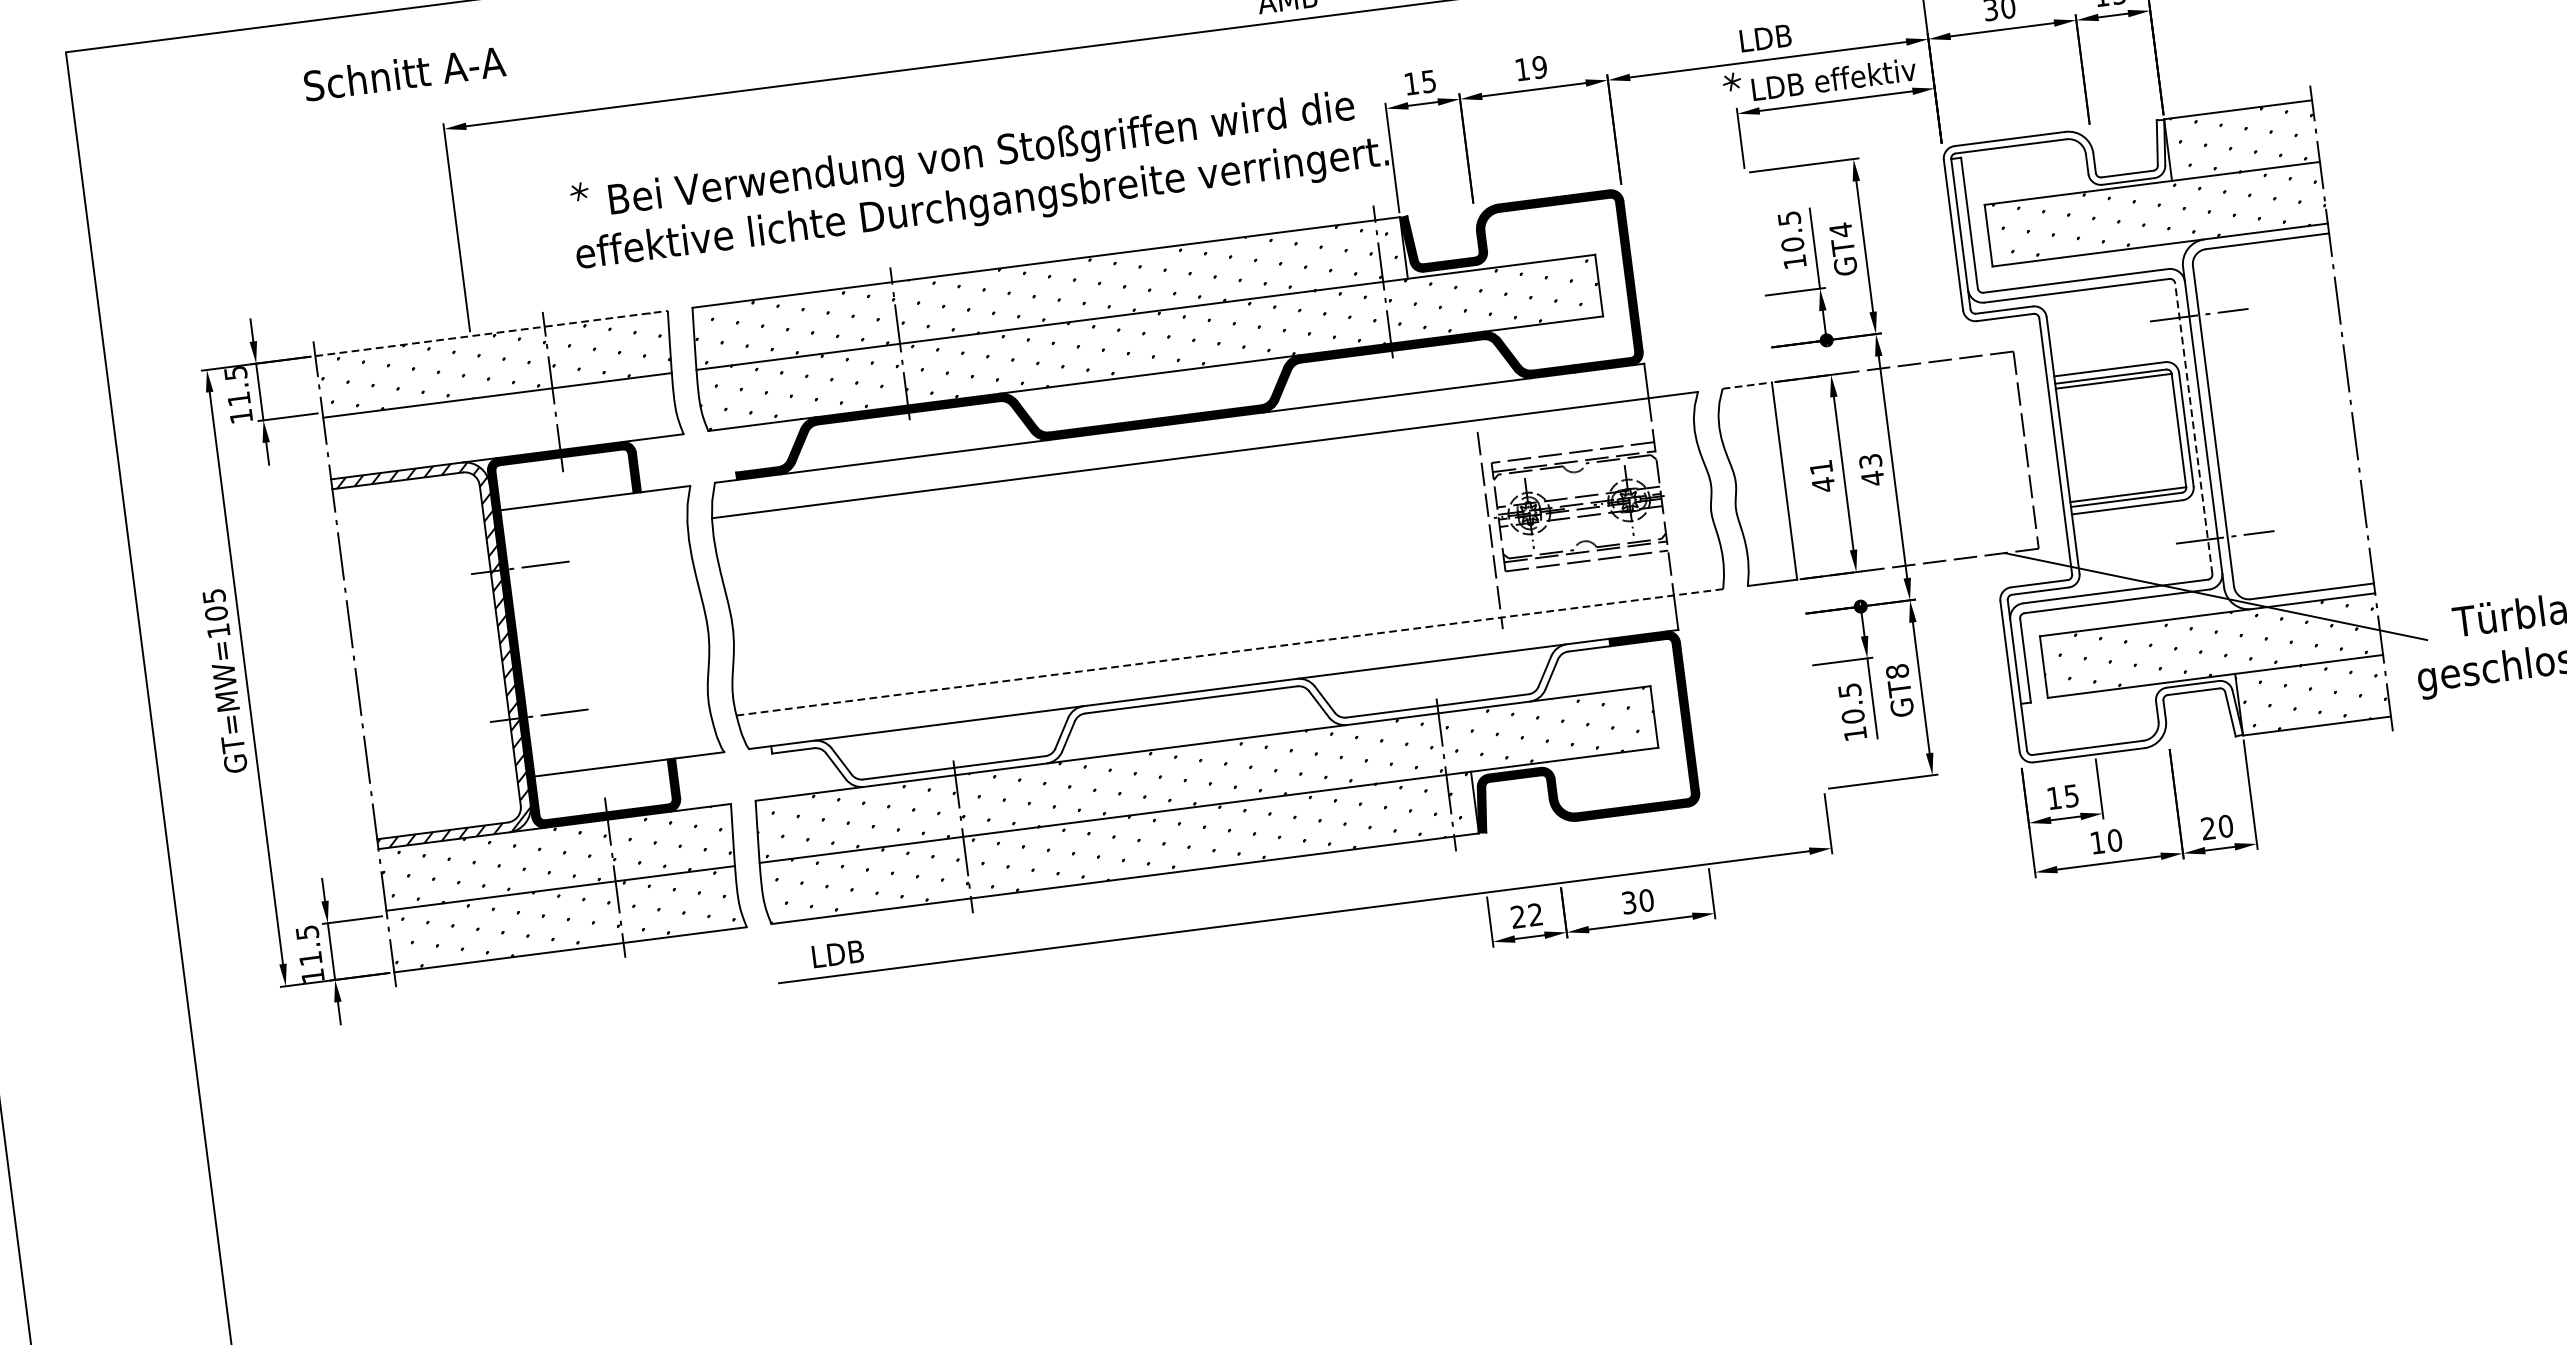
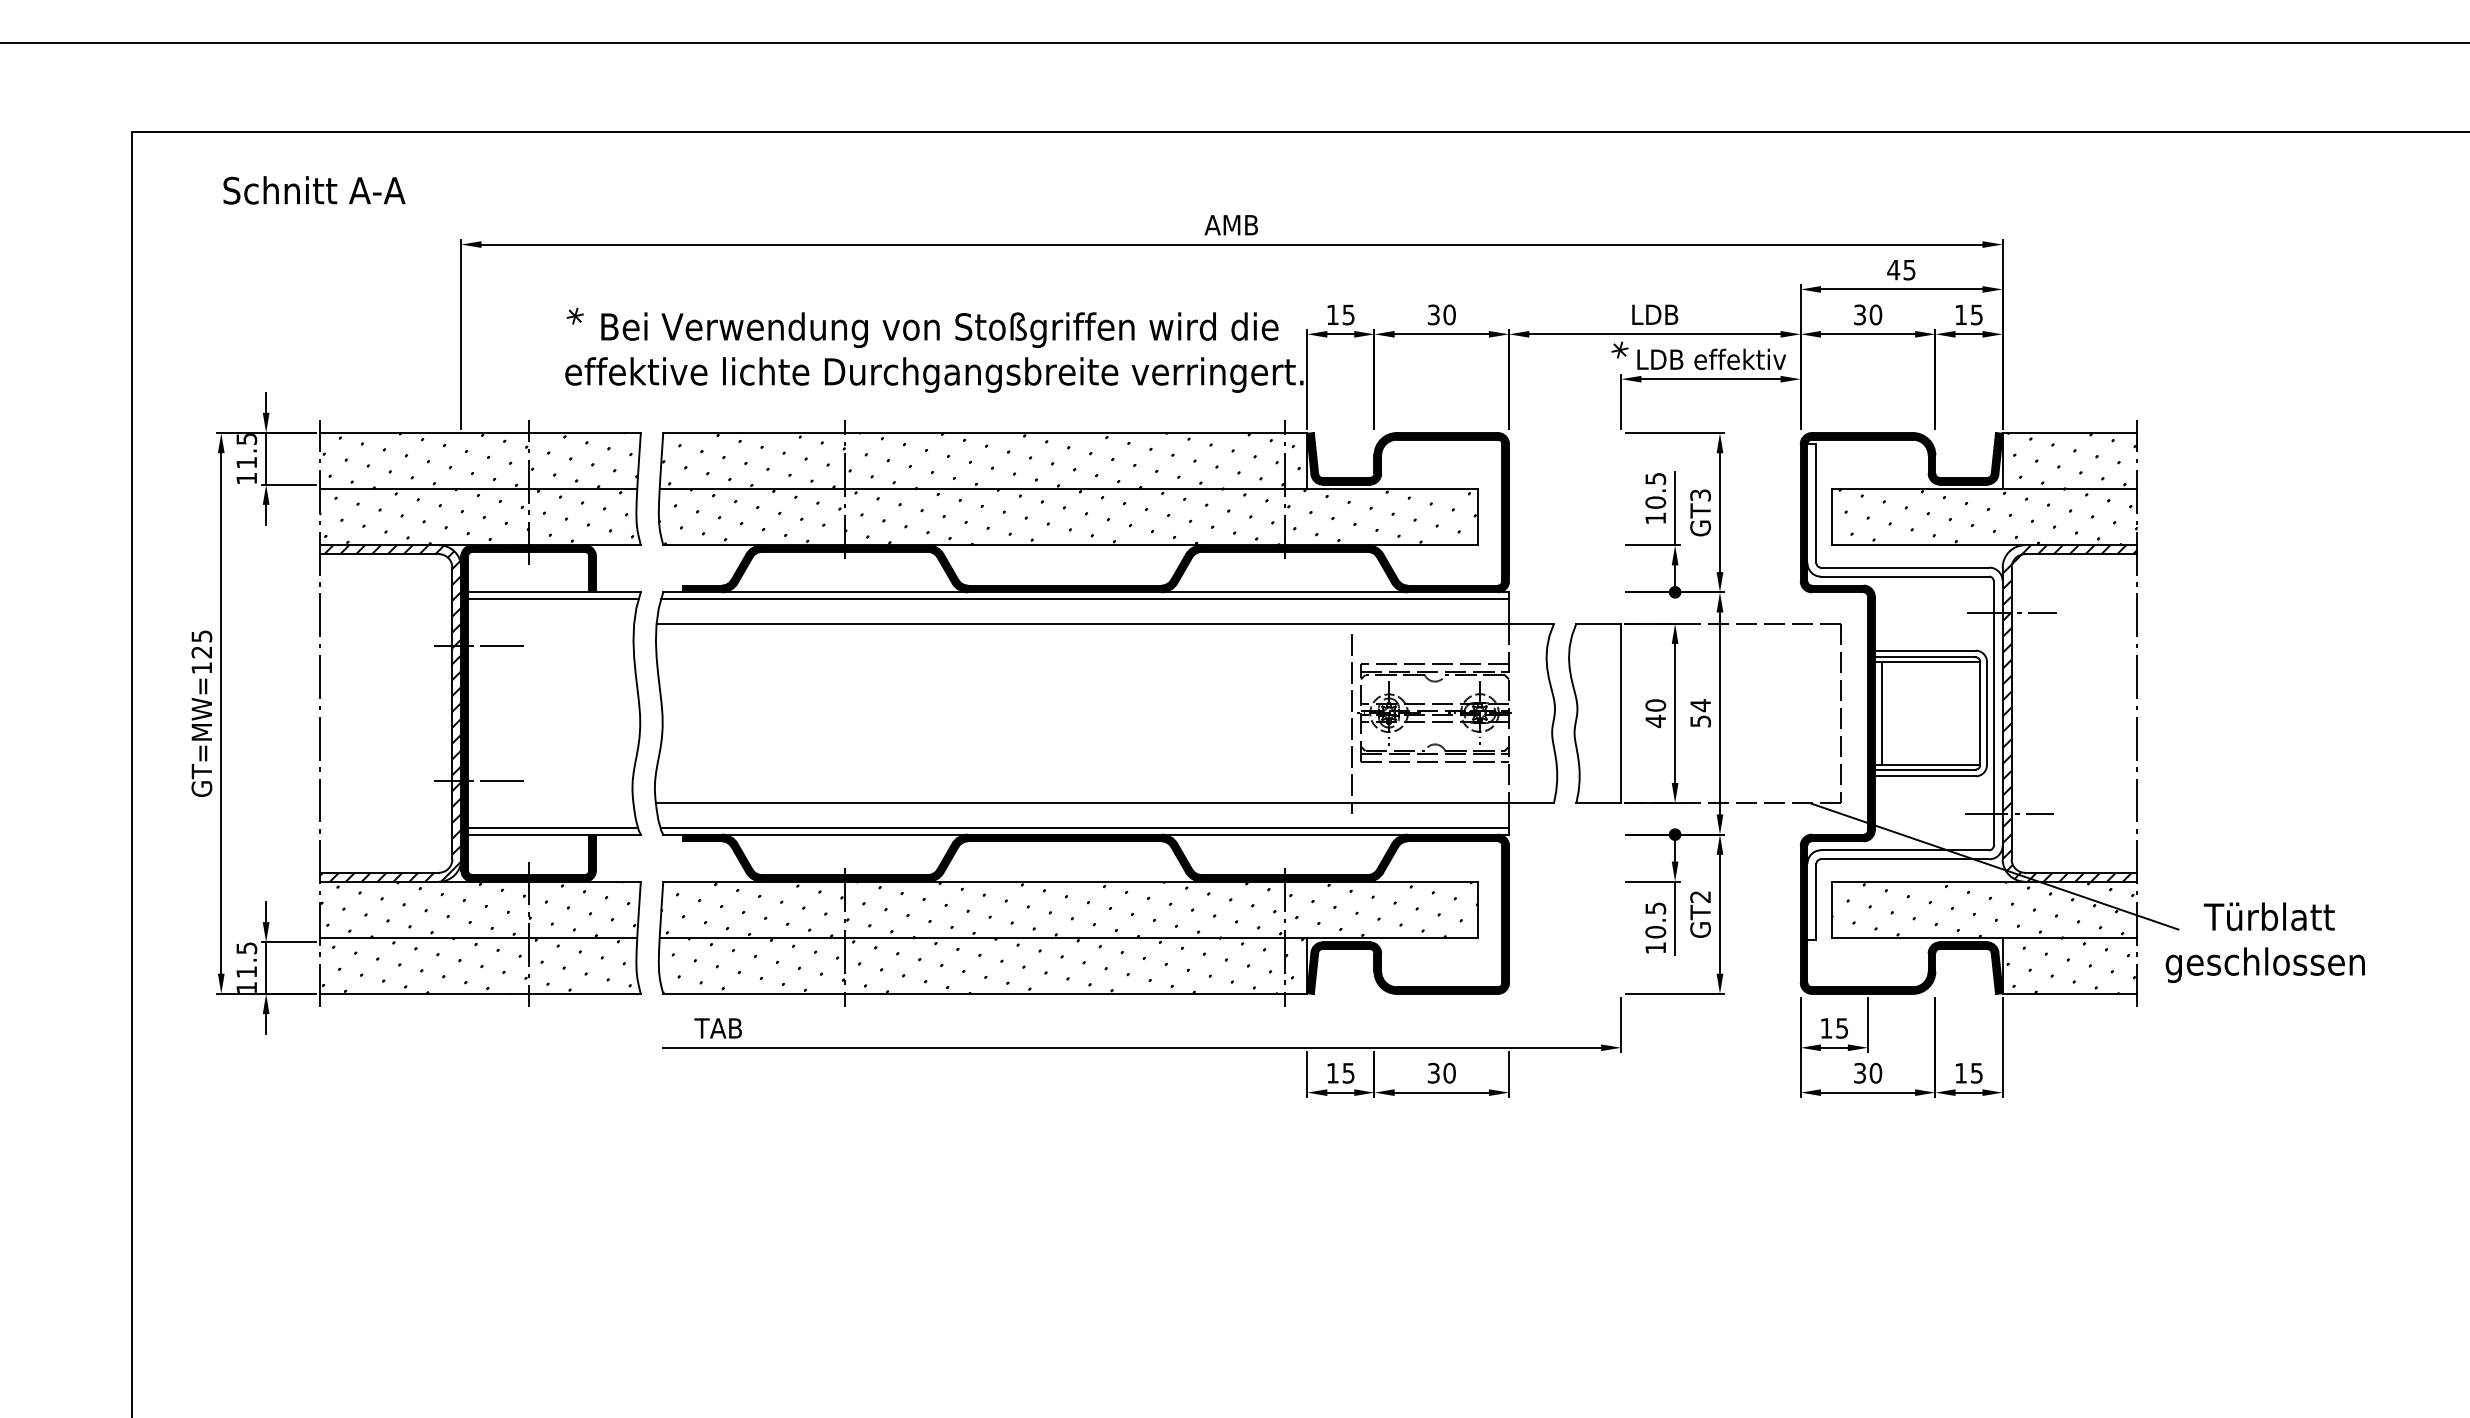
text: (1530, 68) -> (1441, 314), 19 -> 30
text: (404, 73) -> (314, 190), moved
text: (1840, 230) -> (1700, 495), GT4 -> GT3
line: (491, 334) -> (480, 433), dashed -> solid
line: (1747, 385) -> (1599, 623), dashed -> solid
hatch: (2277, 418) -> (2069, 713), added
hatch: (499, 426) -> (476, 517), added
line: (2193, 427) -> (1993, 712), dashed -> solid
line: (1179, 431) -> (1085, 599), added
fill: (2092, 441) -> (1901, 713), added
line: (2070, 444) -> (1881, 713), added
text: (1821, 467) -> (1655, 705), 41 -> 40
text: (1871, 469) -> (1700, 713), 43 -> 54
line: (595, 506) -> (553, 599), added
text: (216, 613) -> (201, 652), GT=MW=105 -> GT=MW=125
line: (1230, 652) -> (1105, 803), dashed -> solid
text: (1897, 671) -> (1700, 896), GT8 -> GT2
line: (1210, 681) -> (1084, 827), added
fill: (1193, 717) -> (1064, 857), added
line: (627, 756) -> (553, 827), added
text: (2217, 826) -> (1969, 1072), 20 -> 15
text: (2096, 842) -> (1859, 1072), 10 -> 30
text: (1526, 915) -> (1340, 1072), 22 -> 15
text: (837, 954) -> (718, 1028), LDB -> TAB

